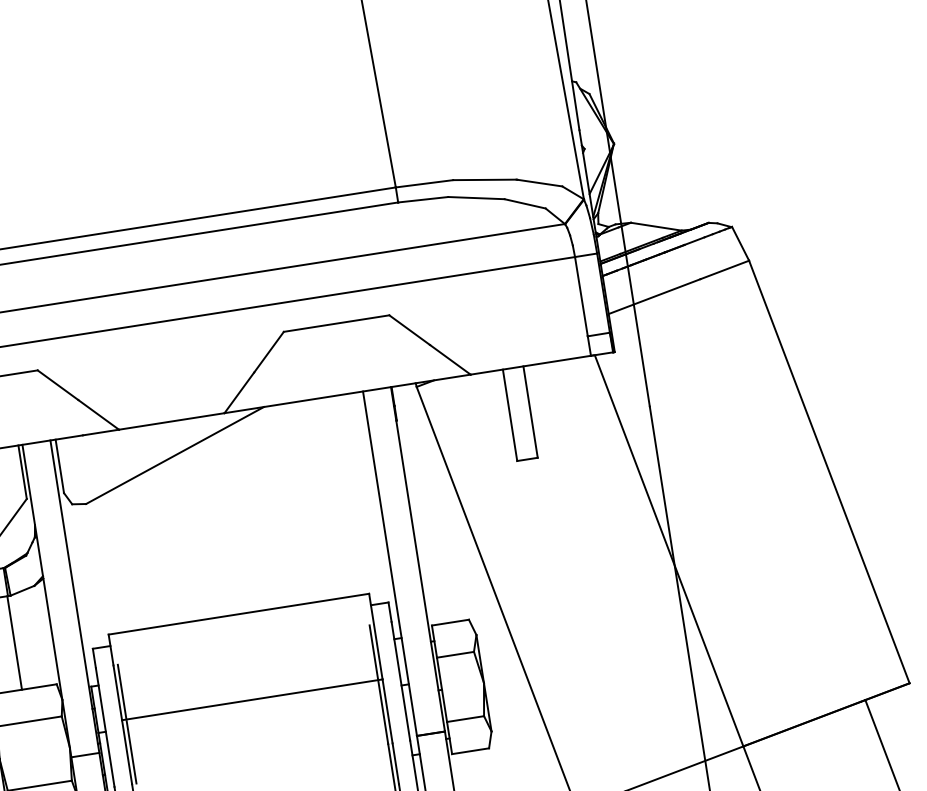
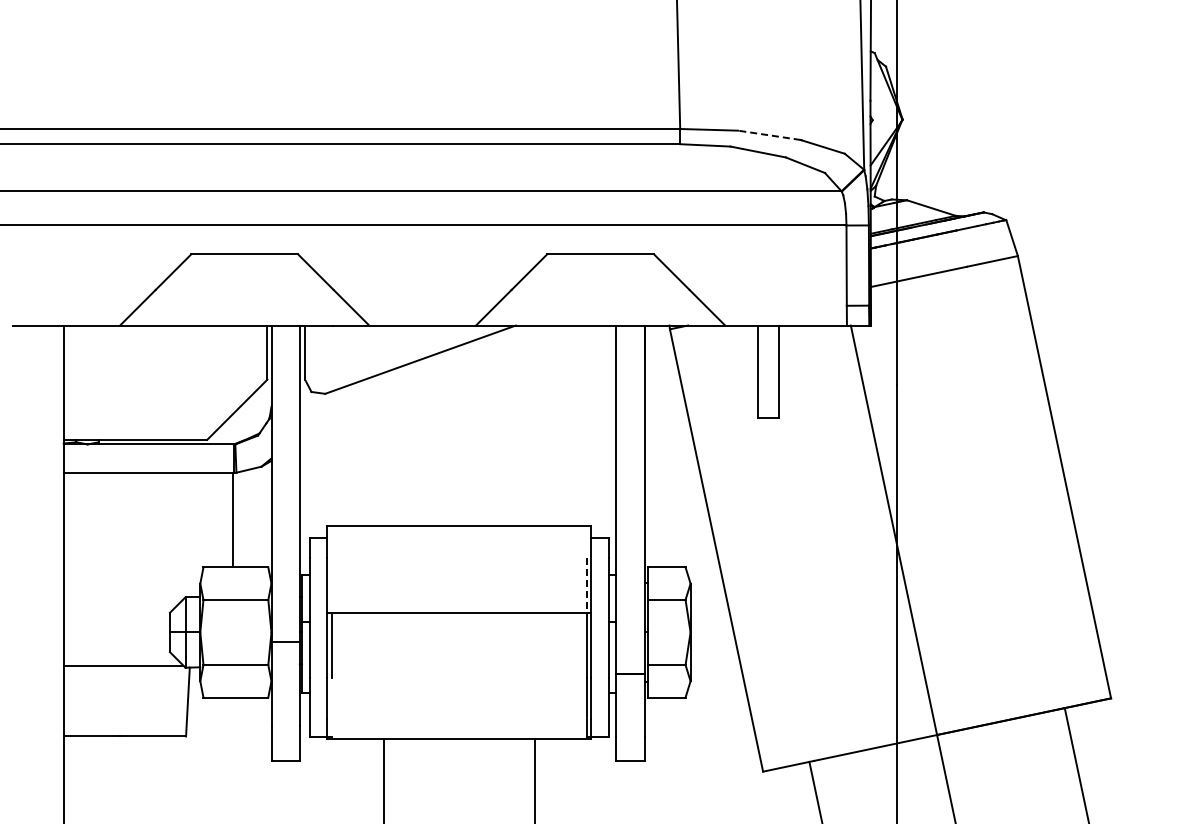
line: (485, 180) -> (769, 135), solid -> dashed
line: (373, 651) -> (586, 584), solid -> dashed
line: (121, 692) -> (331, 585), removed

